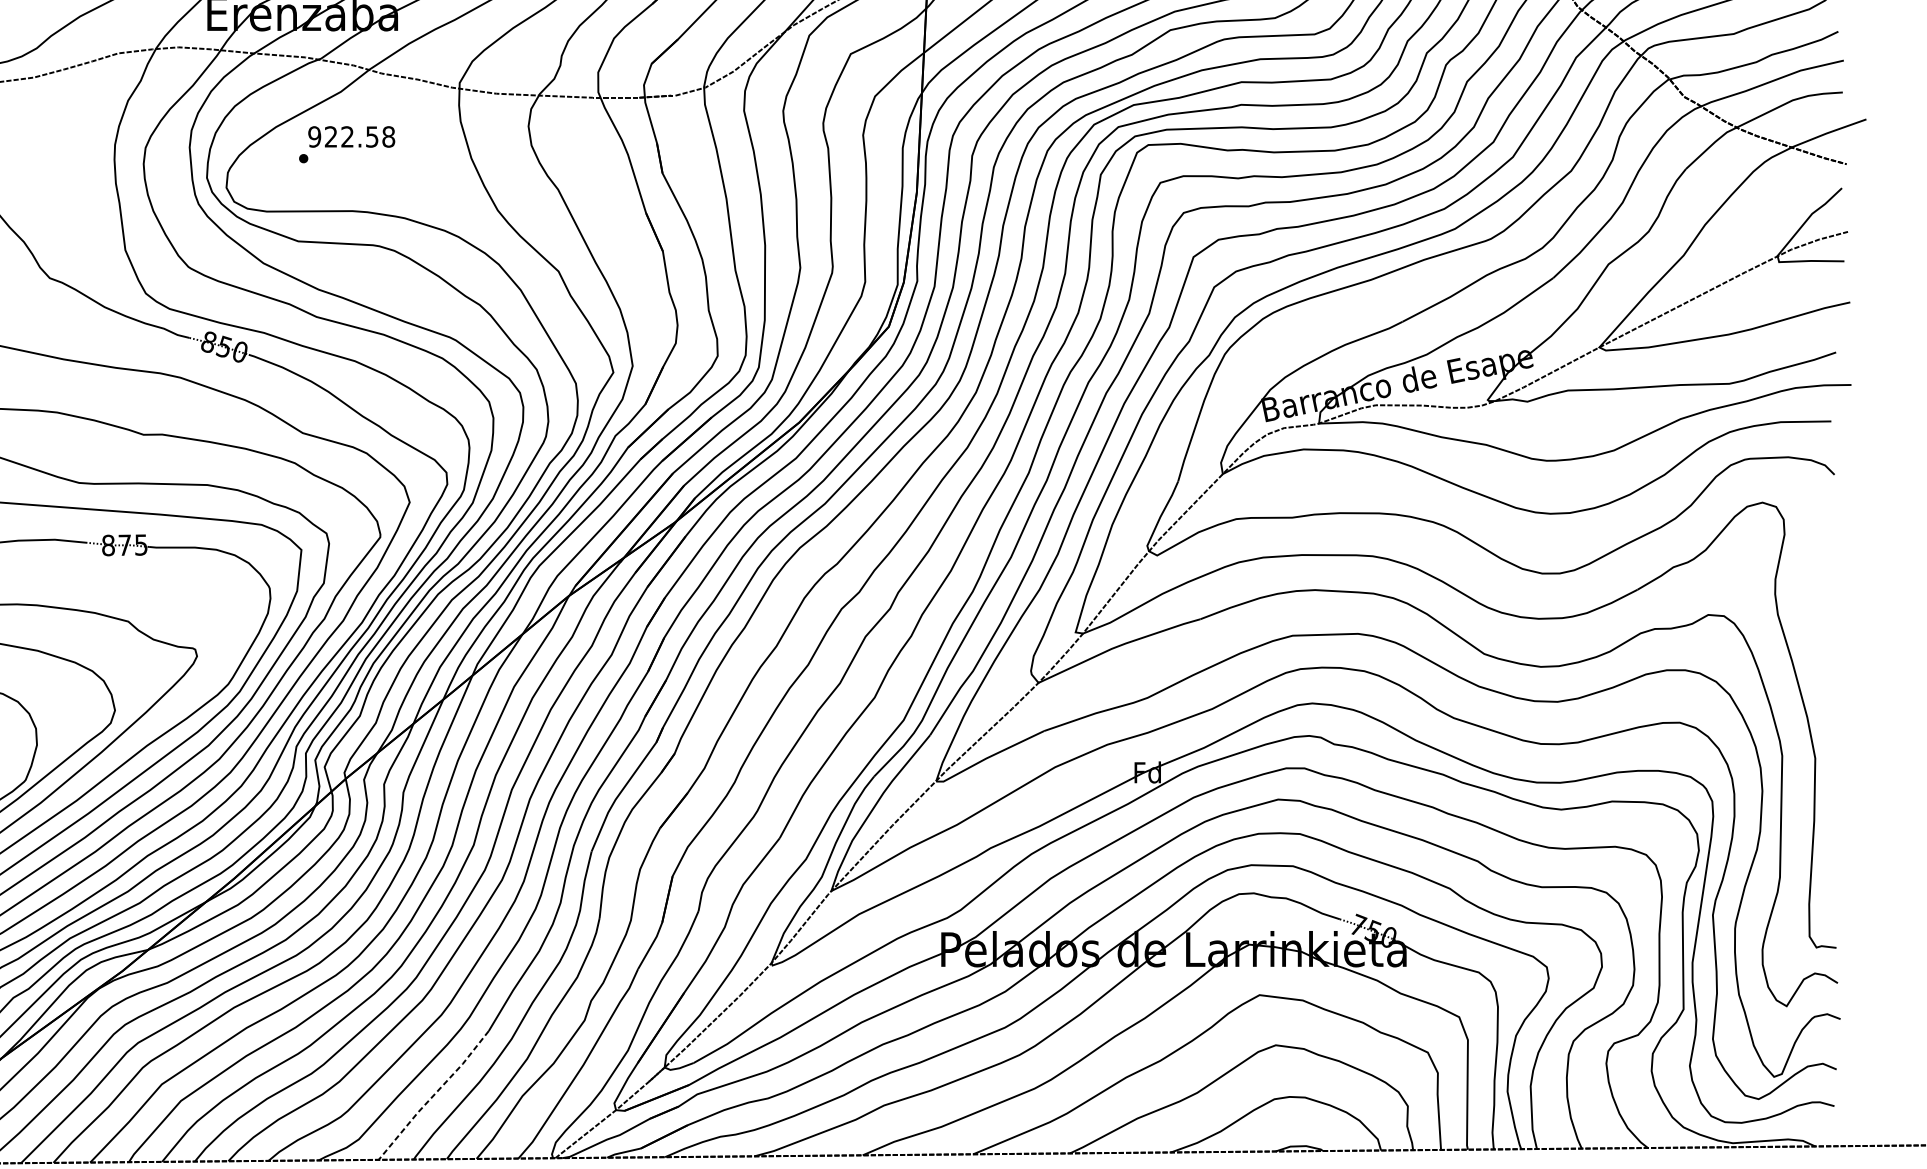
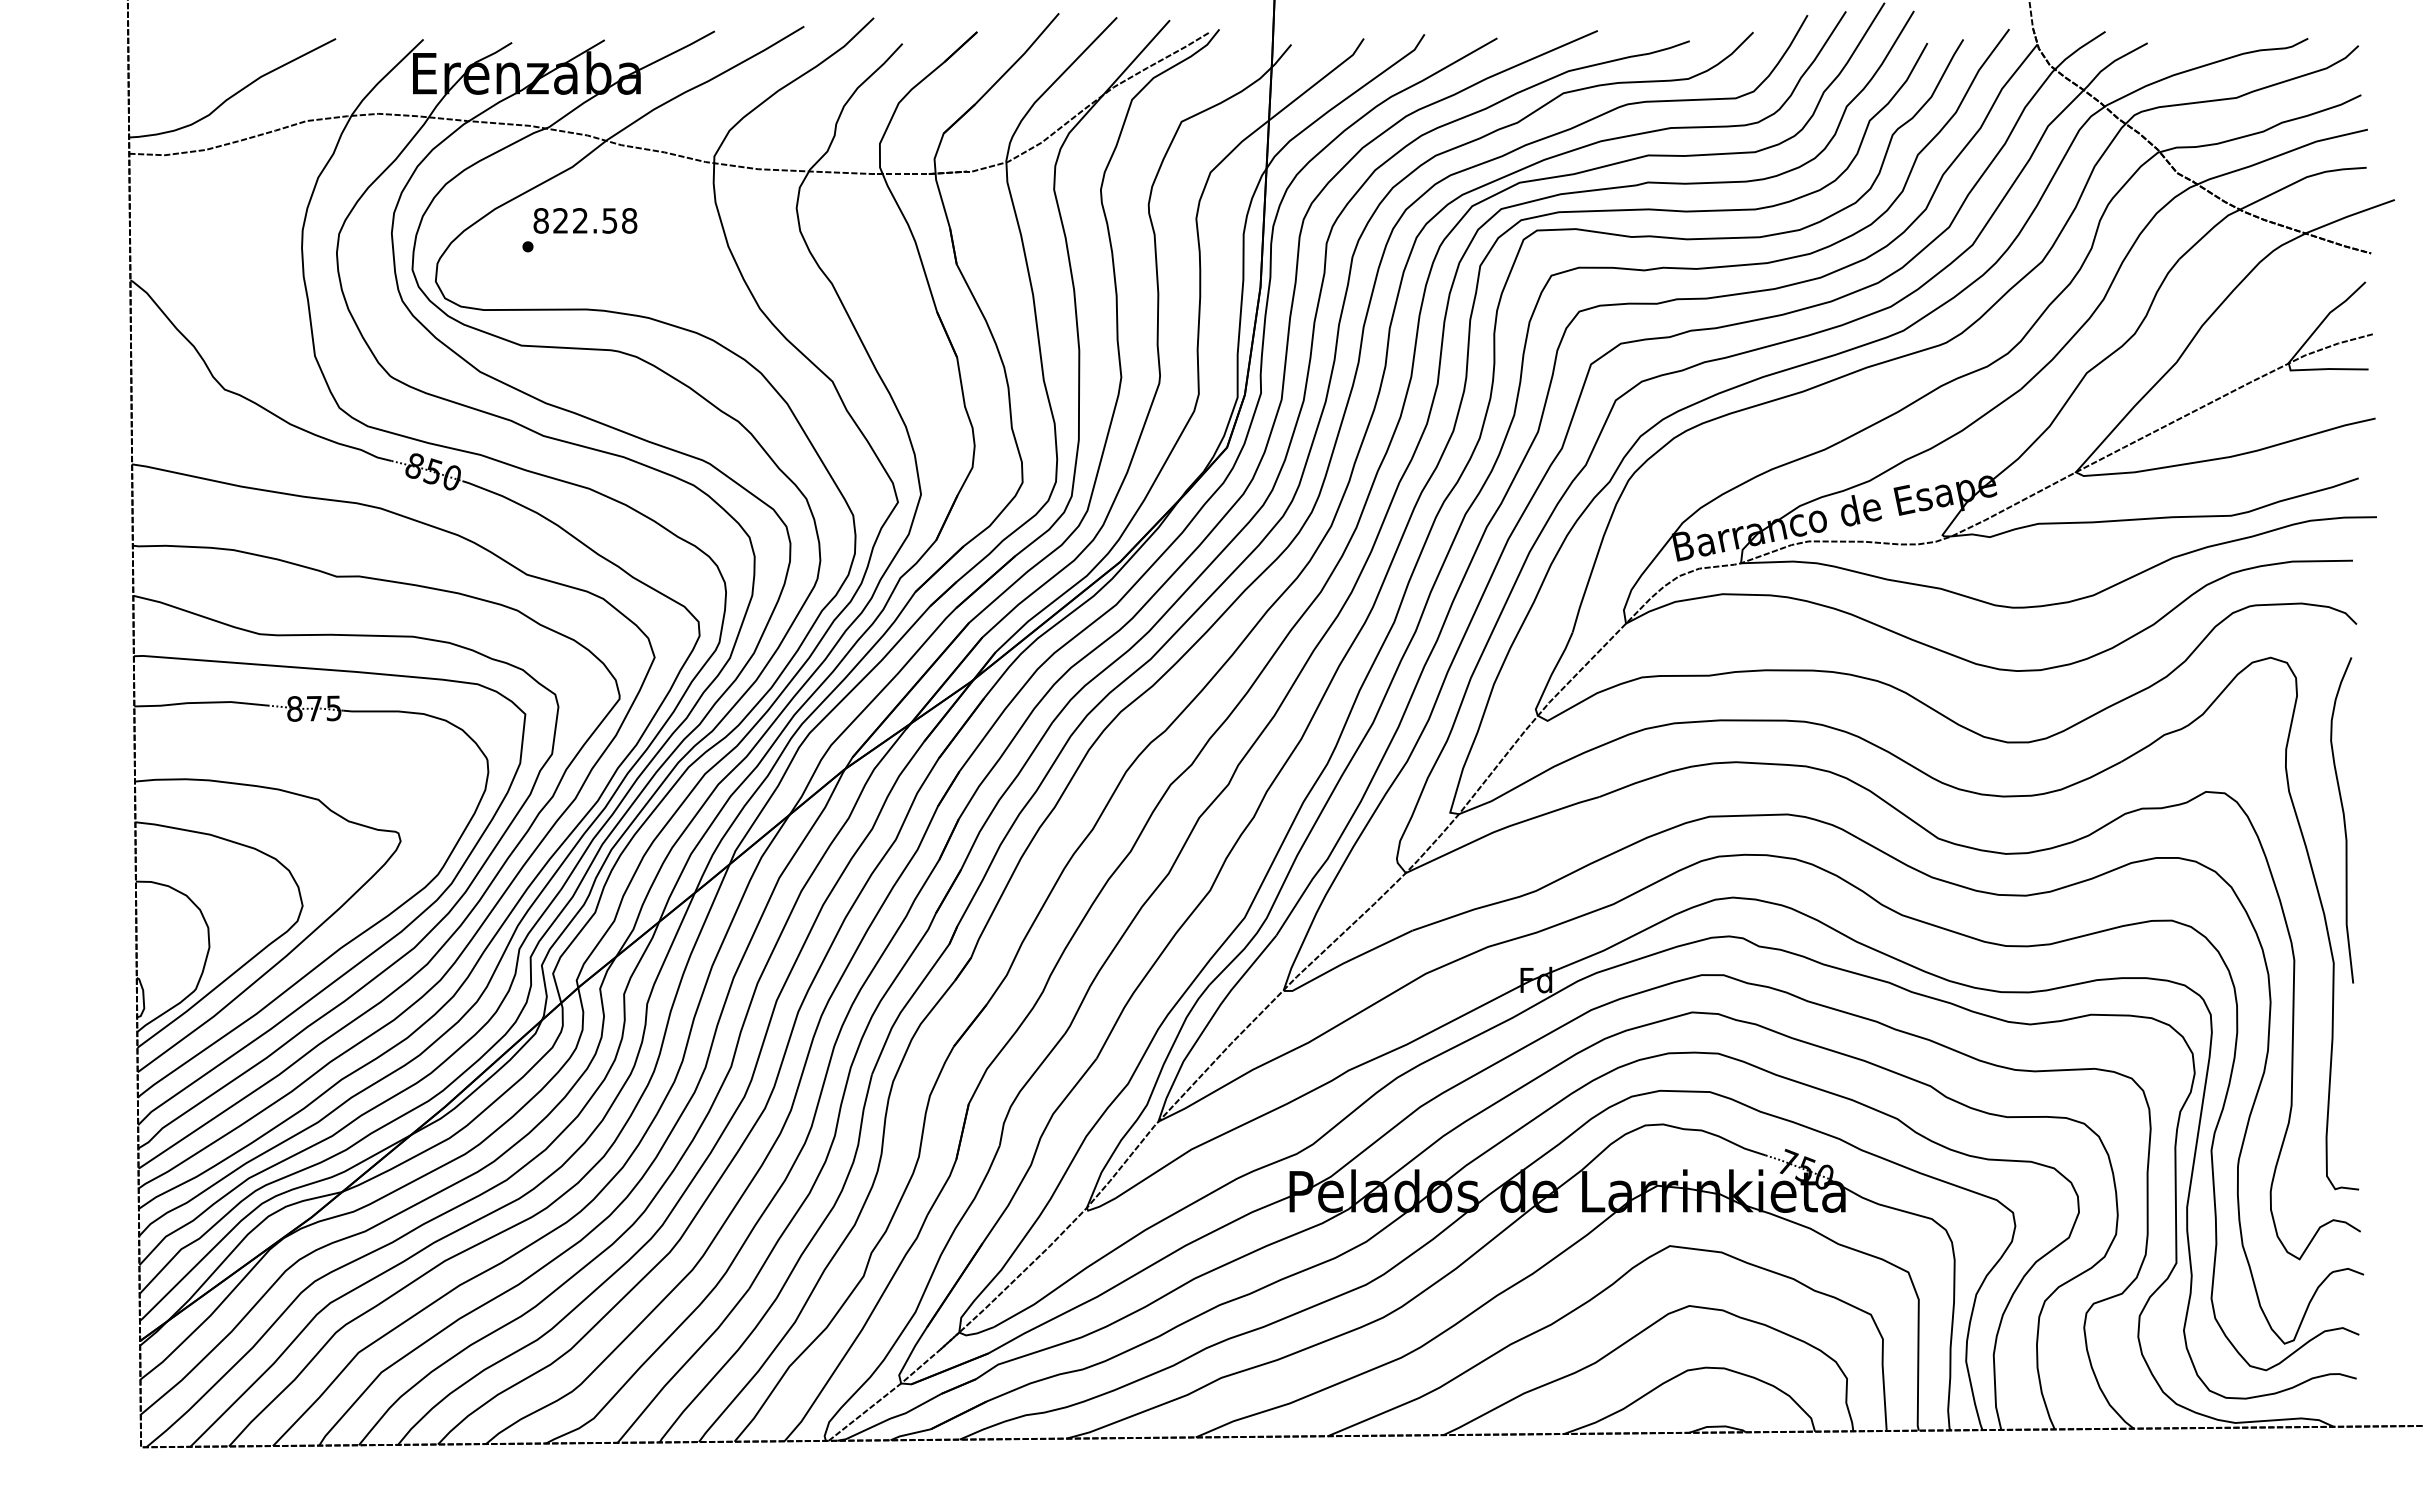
text: (314, 136) -> (540, 220), 922.58 -> 822.58
curve: (1823, 638) -> (2343, 820), added
line: (433, 1095) -> (683, 1366), dashed -> solid

